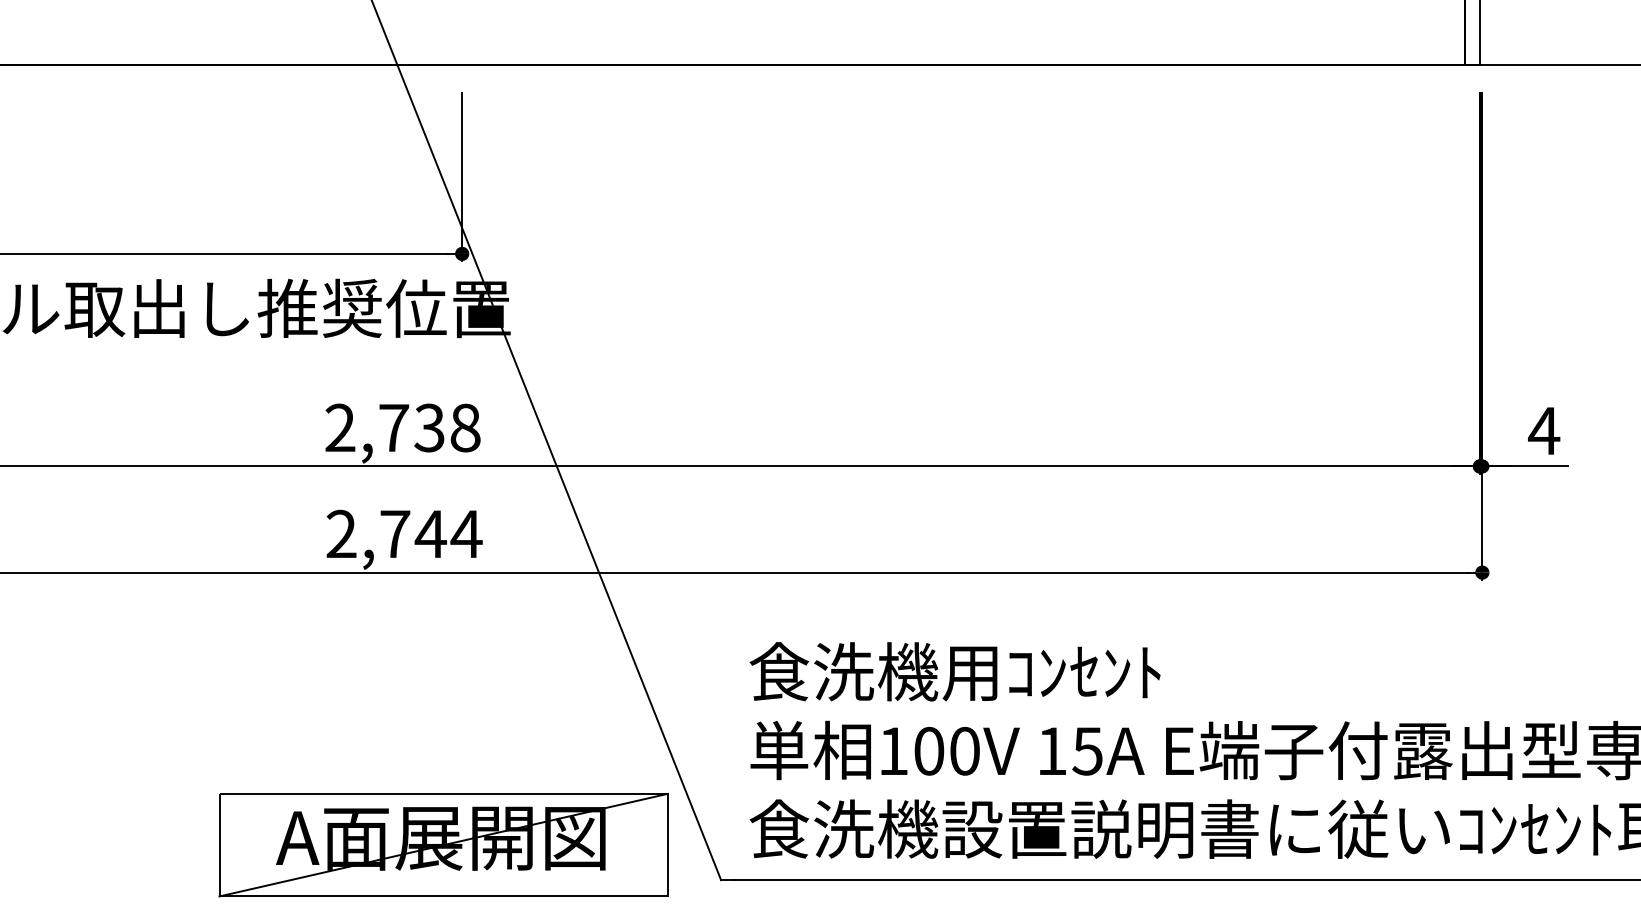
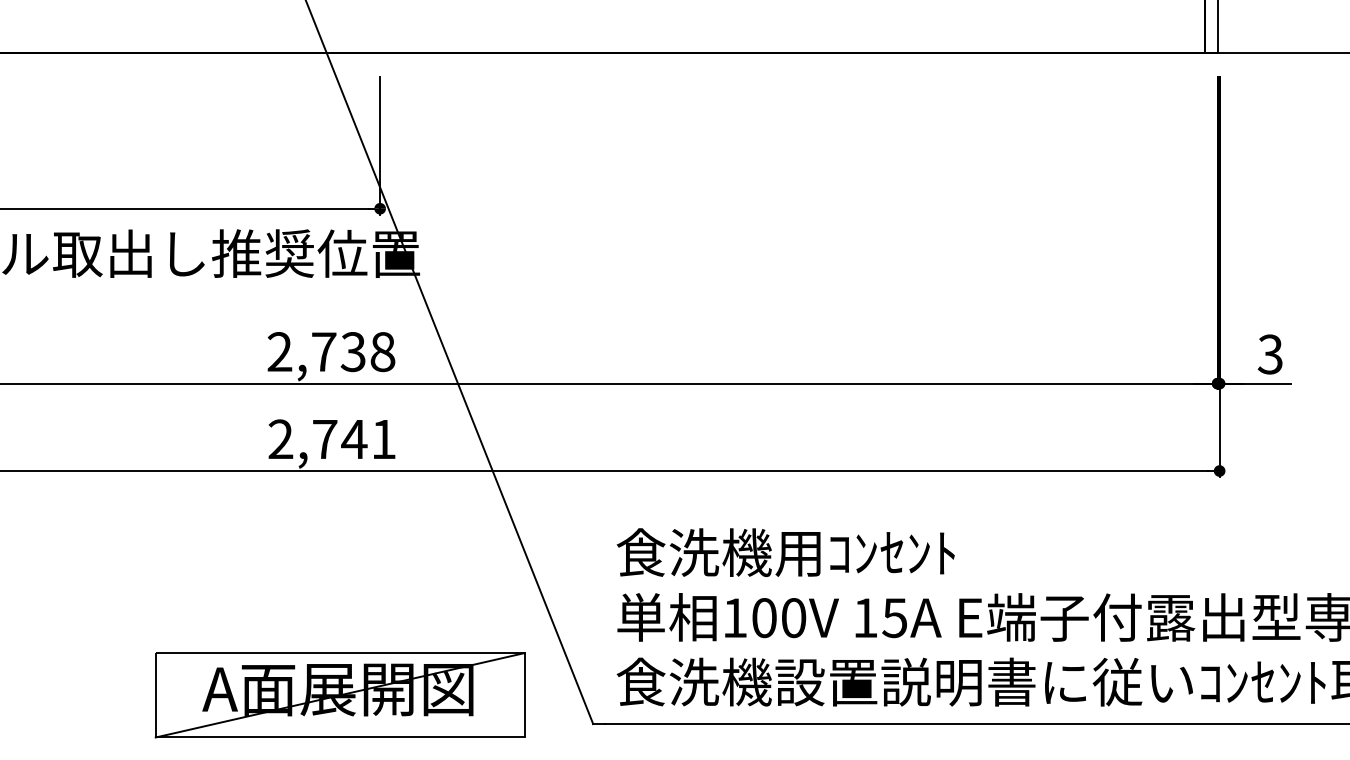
text: (1544, 430) -> (1270, 354), 4 -> 3
text: (466, 533) -> (383, 438), 2,744 -> 2,741
part: (443, 844) -> (340, 694), moved

